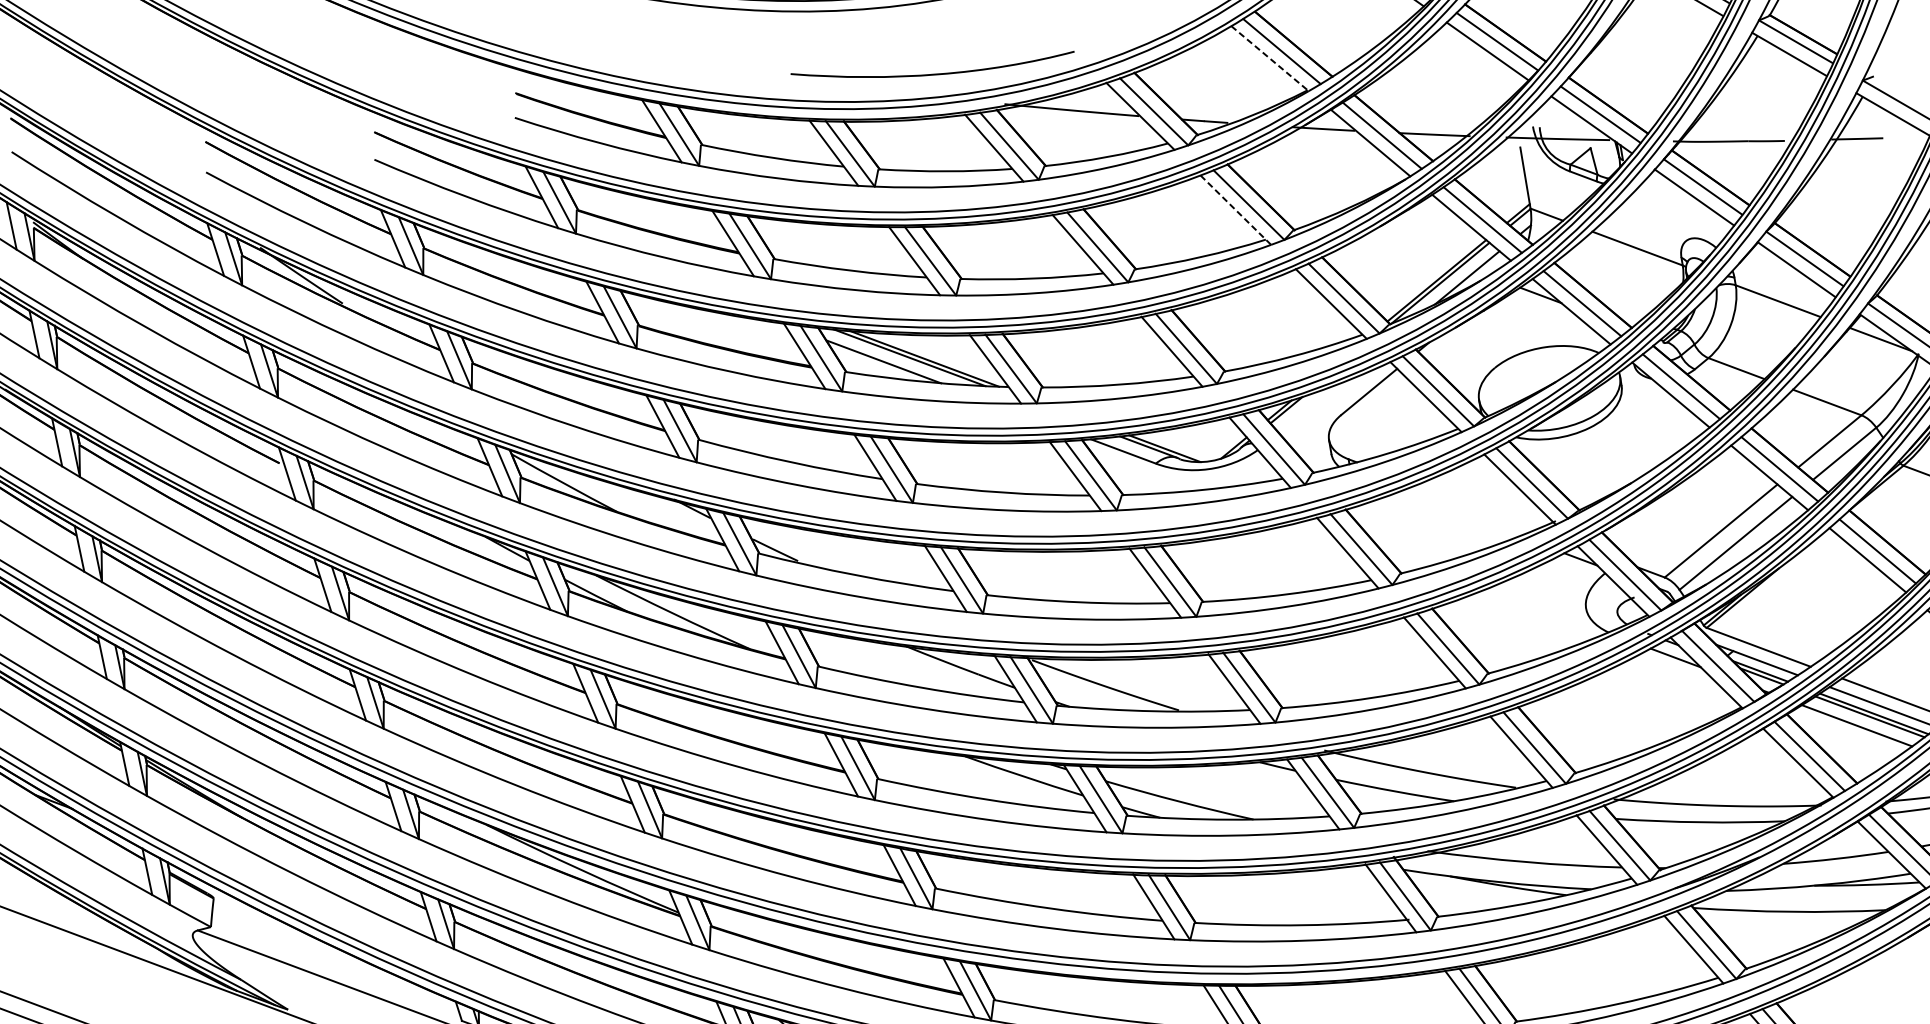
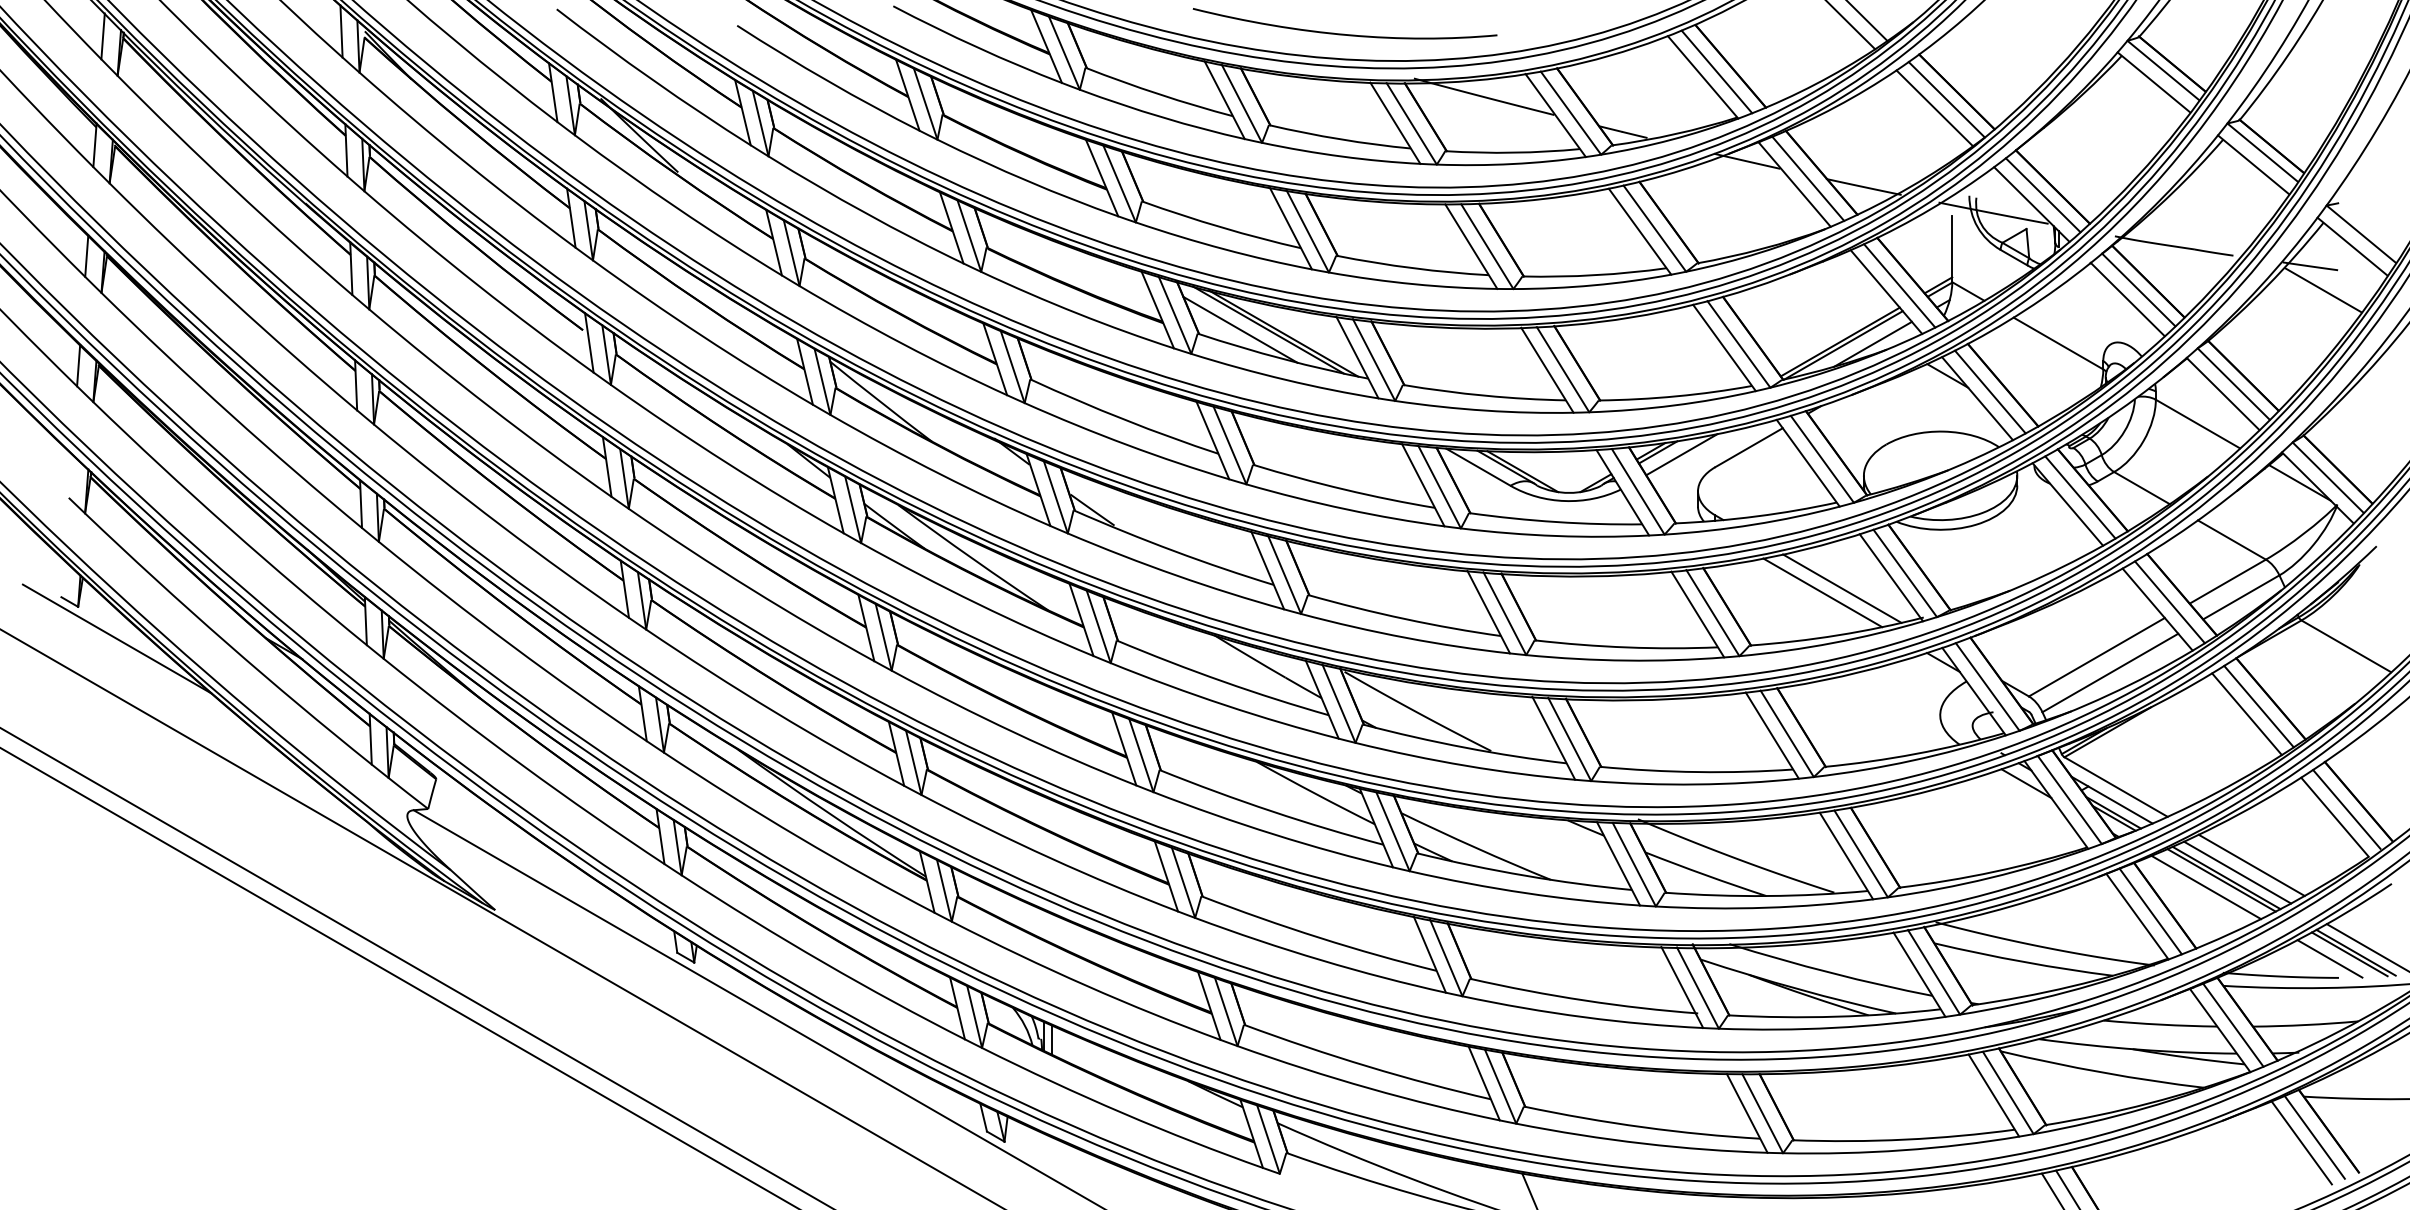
line: (1270, 58) -> (1703, 77), dashed -> solid
line: (1872, 159) -> (2323, 290), added
line: (1236, 210) -> (1640, 232), dashed -> solid
line: (1308, 408) -> (1681, 454), added
line: (1476, 506) -> (1842, 588), added
line: (1459, 513) -> (1822, 592), added

